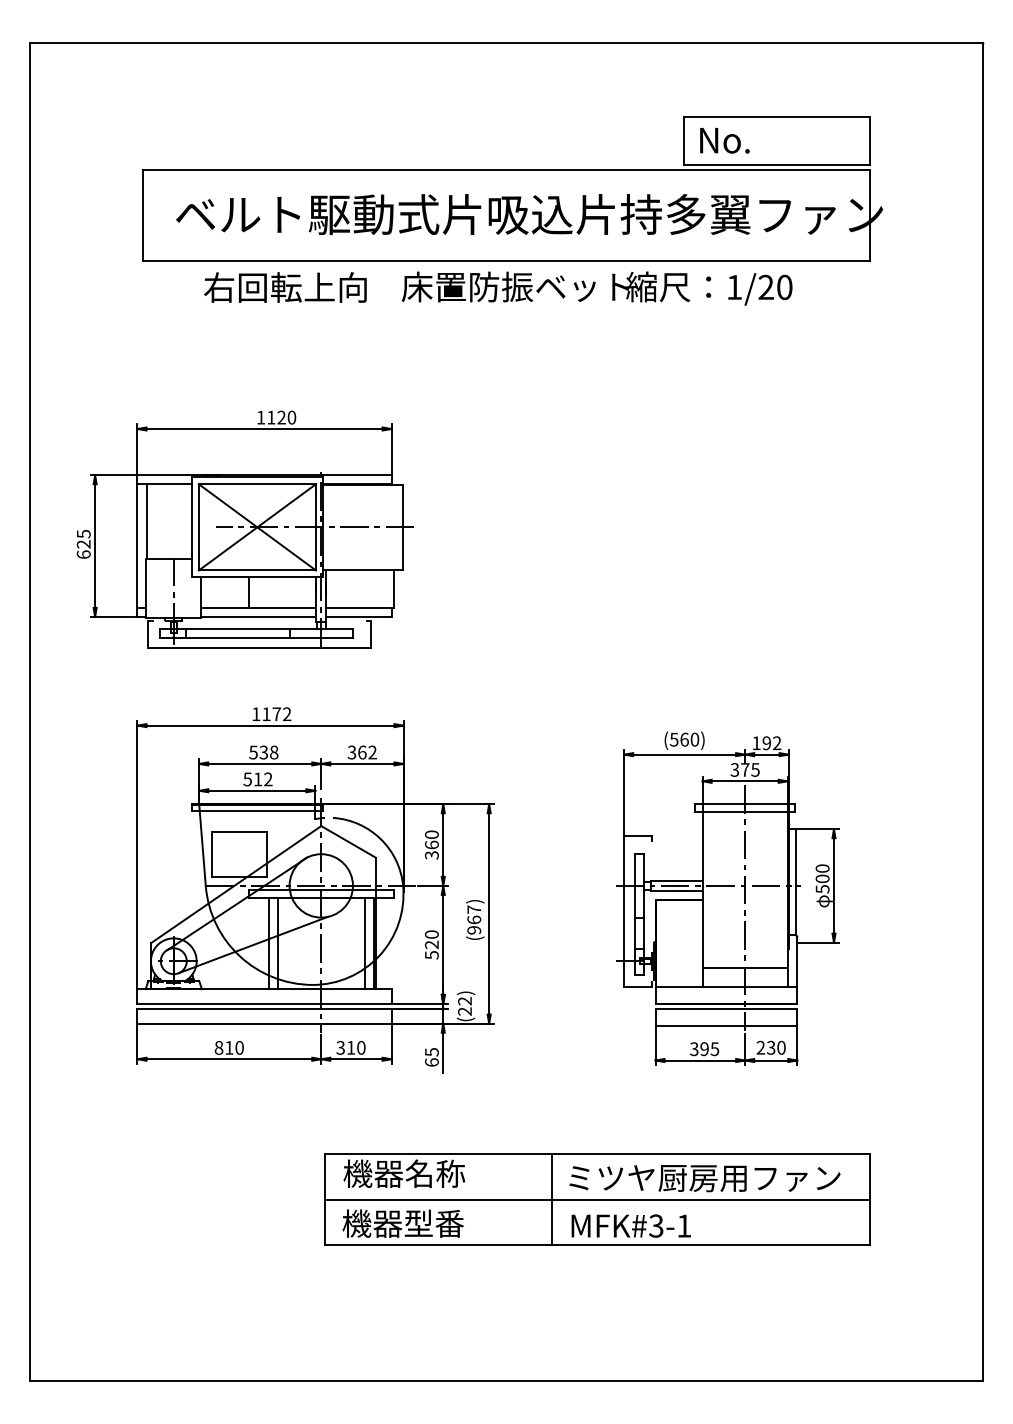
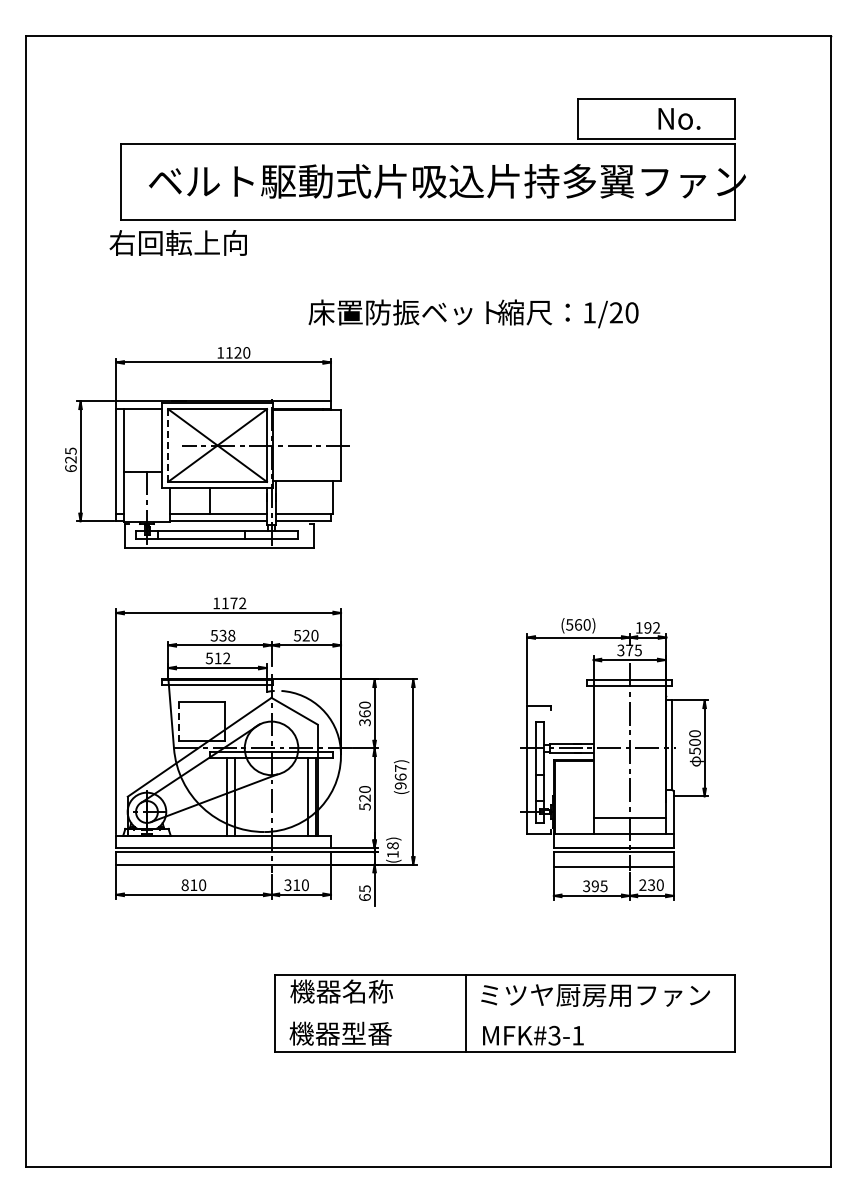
text: (724, 140) -> (679, 118), moved
text: (284, 286) -> (177, 242), moved
text: (597, 288) -> (473, 313), moved
line: (199, 527) -> (168, 445), solid -> dashed
text: (362, 752) -> (306, 635), 362 -> 520
line: (212, 855) -> (179, 722), solid -> dashed
text: (464, 1006) -> (392, 850), (22) -> (18)
line: (597, 1199) -> (504, 1013), removed

